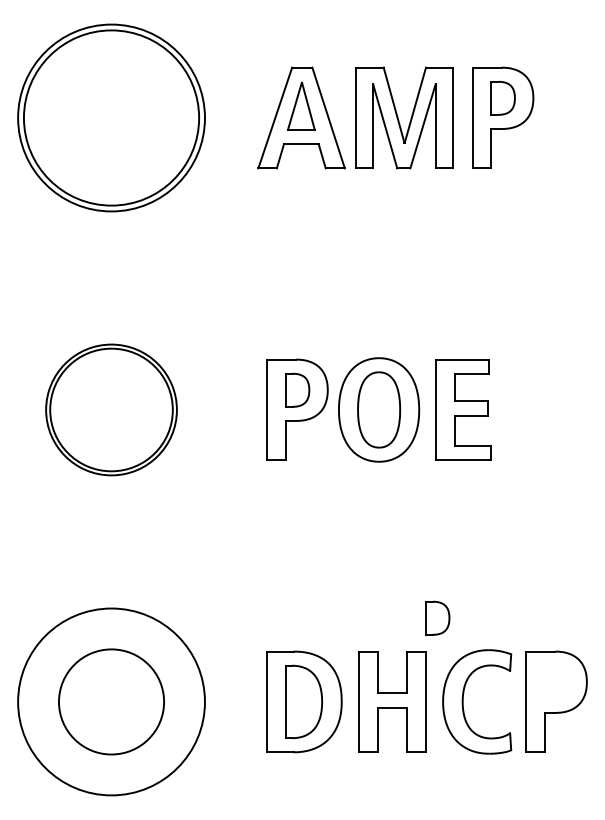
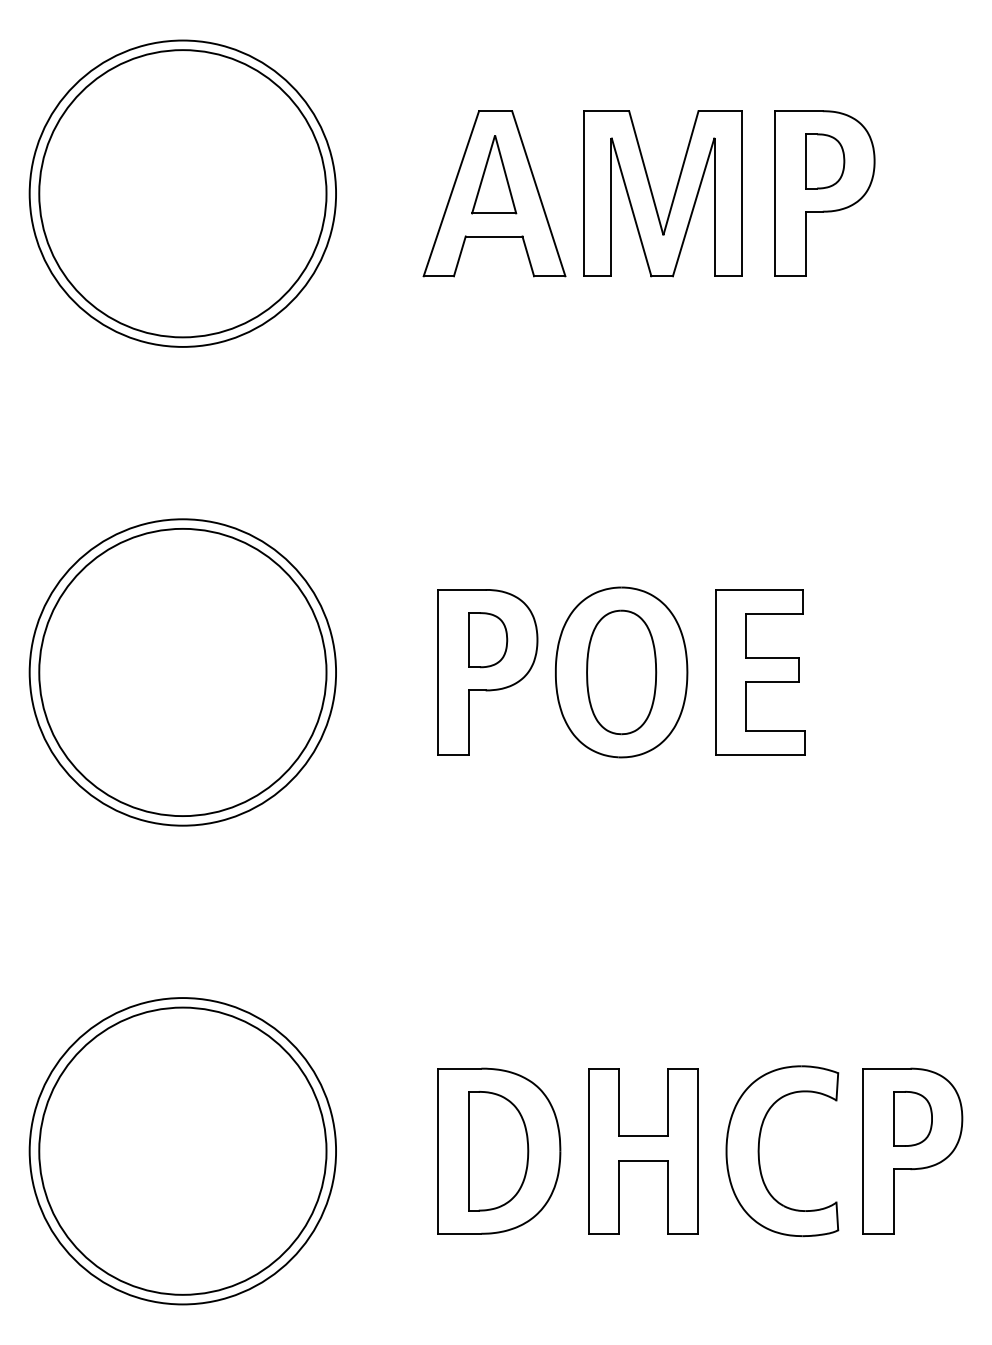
part: (111, 409) -> (182, 671), size x1.43
part: (437, 617) -> (912, 1117), moved
circle: (111, 701) -> (182, 1150), size x1.67

